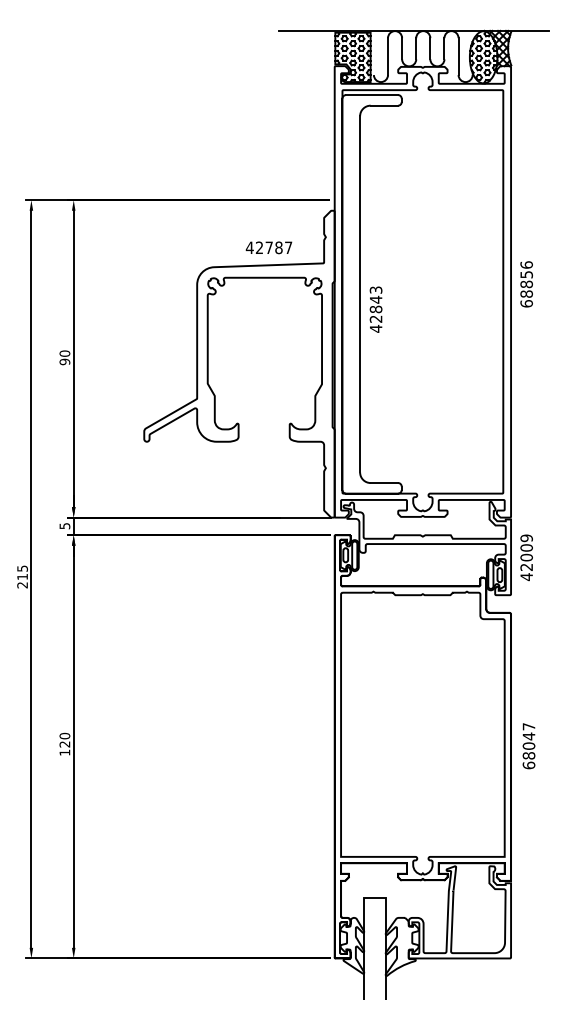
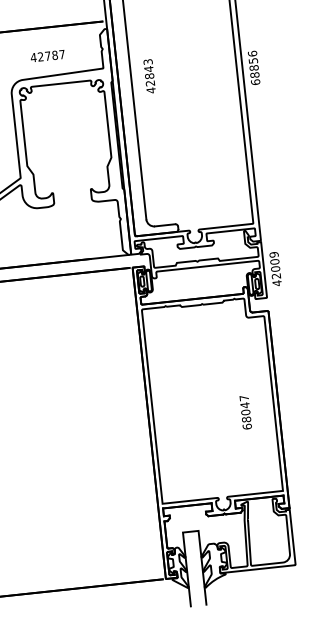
text: (268, 247) -> (47, 55), moved
text: (375, 309) -> (149, 76), moved
text: (528, 746) -> (245, 412), moved

